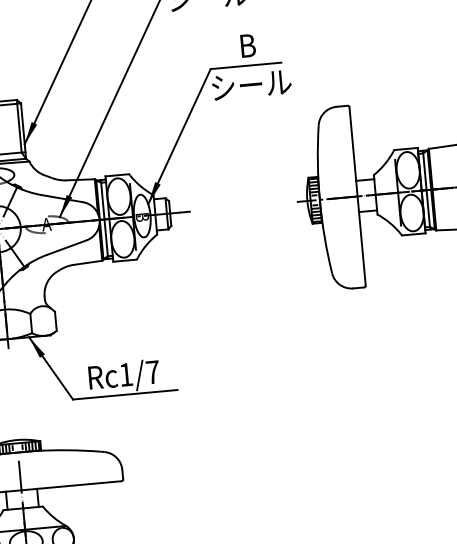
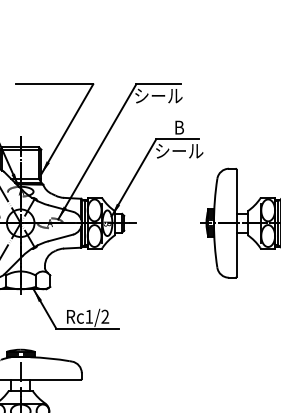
text: (153, 371) -> (105, 316), Rc1/7 -> Rc1/2

